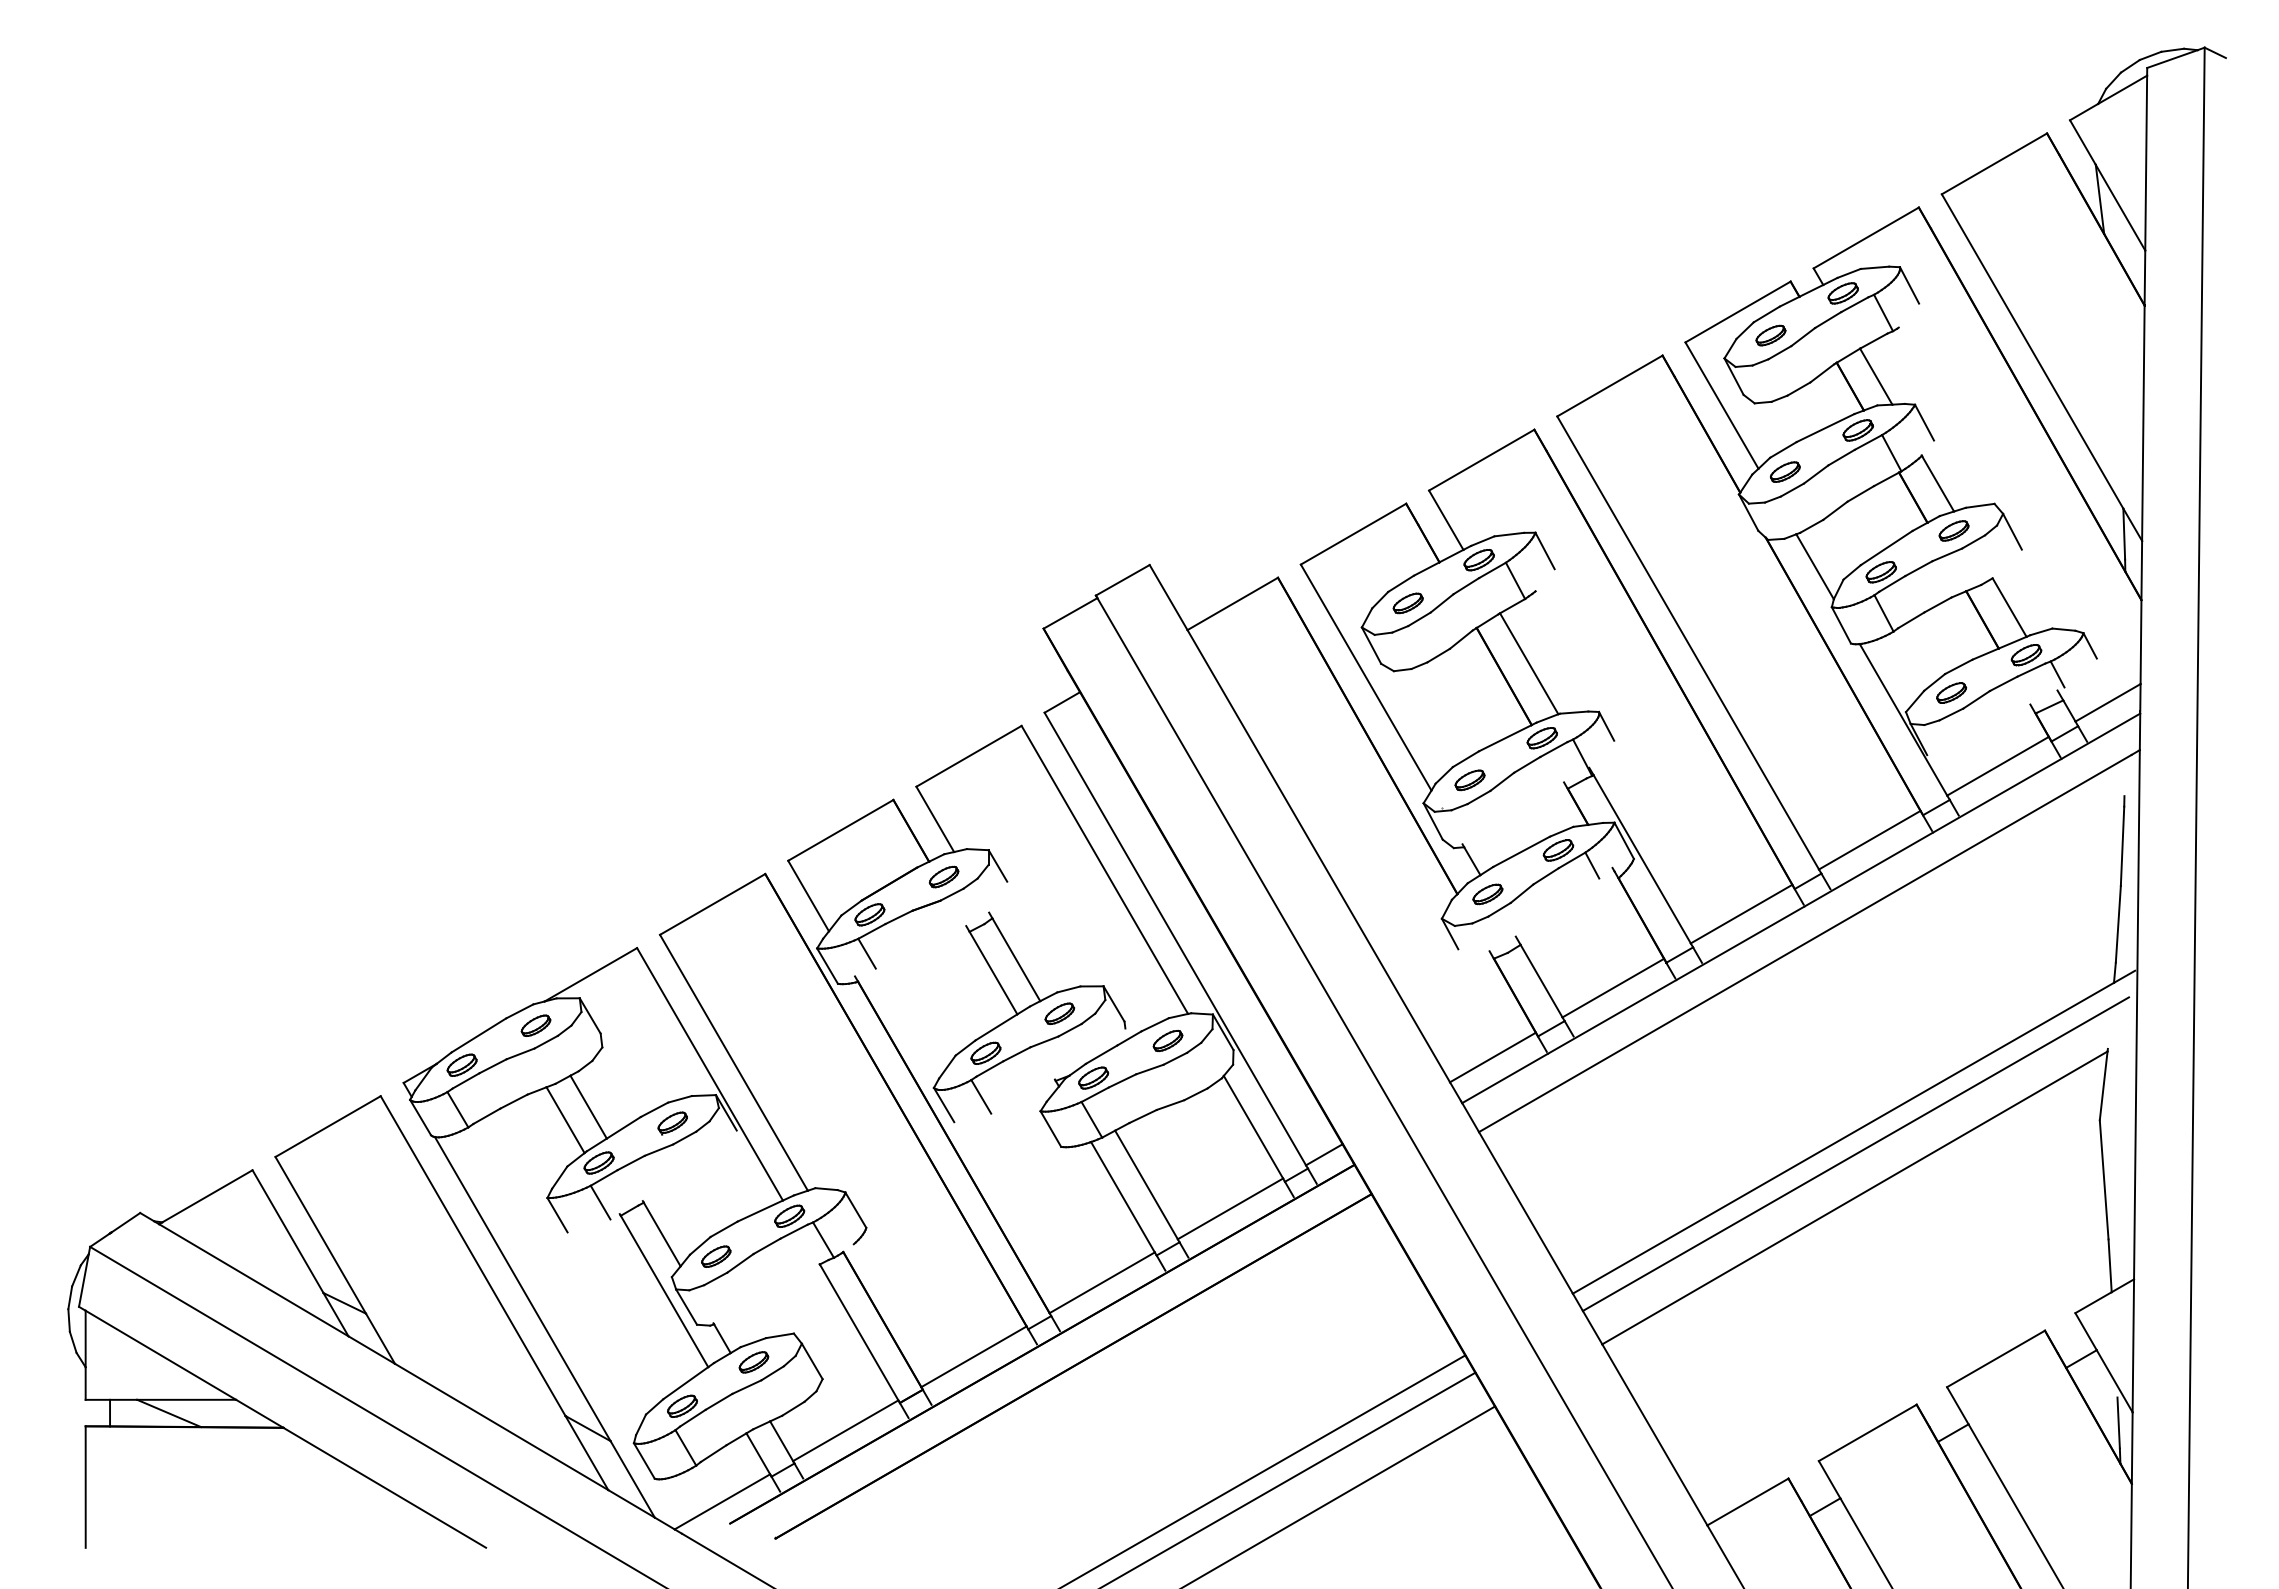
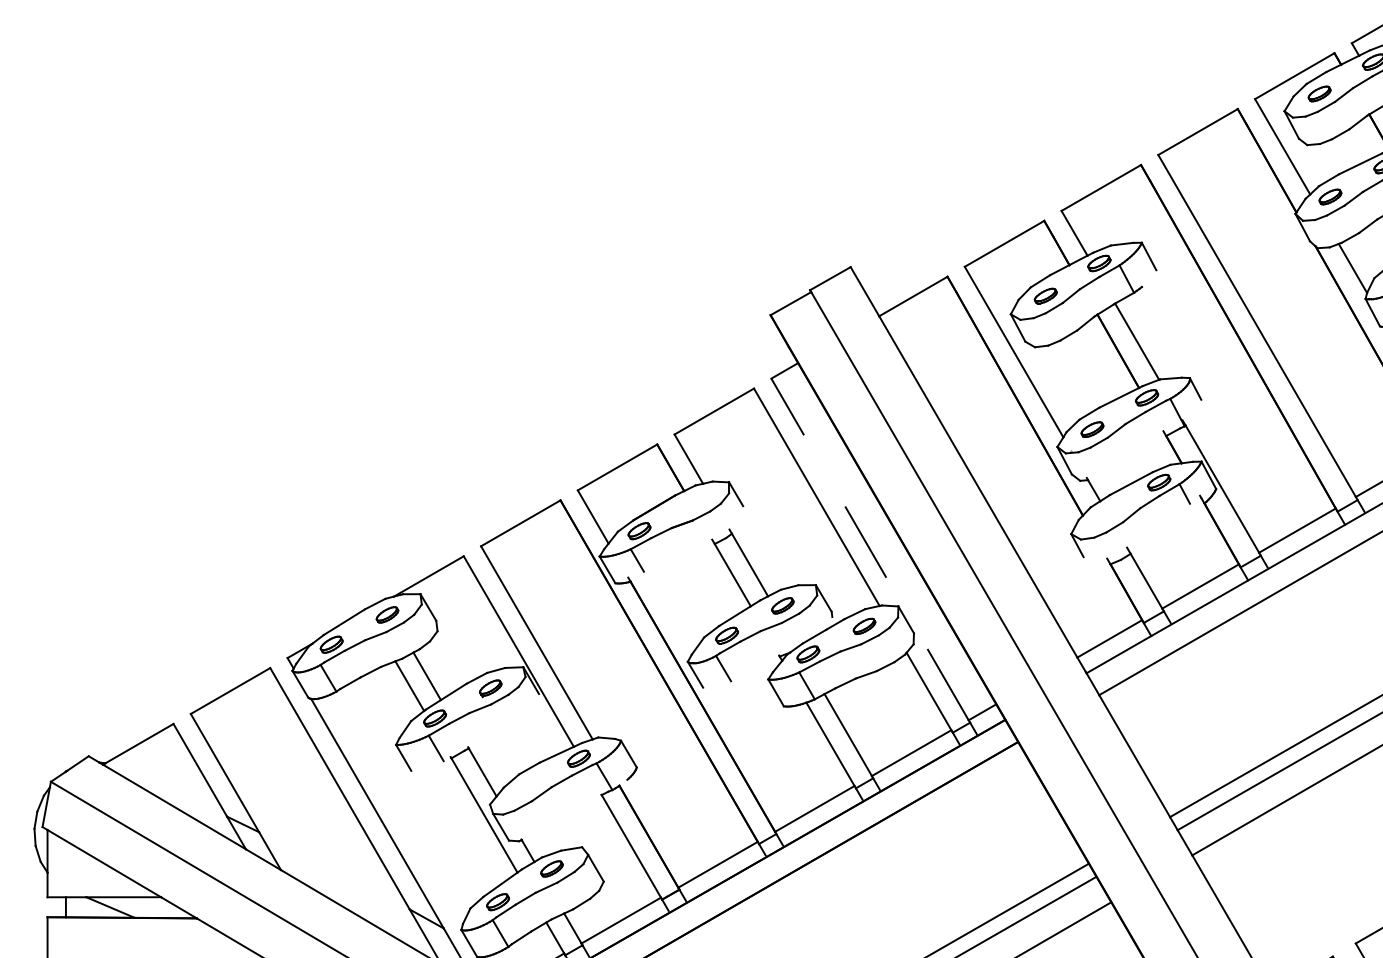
part: (943, 876) -> (695, 502), removed
part: (1487, 894) -> (1105, 515), removed
line: (1175, 938) -> (870, 549), solid -> dashed
part: (716, 1256) -> (523, 789), removed

